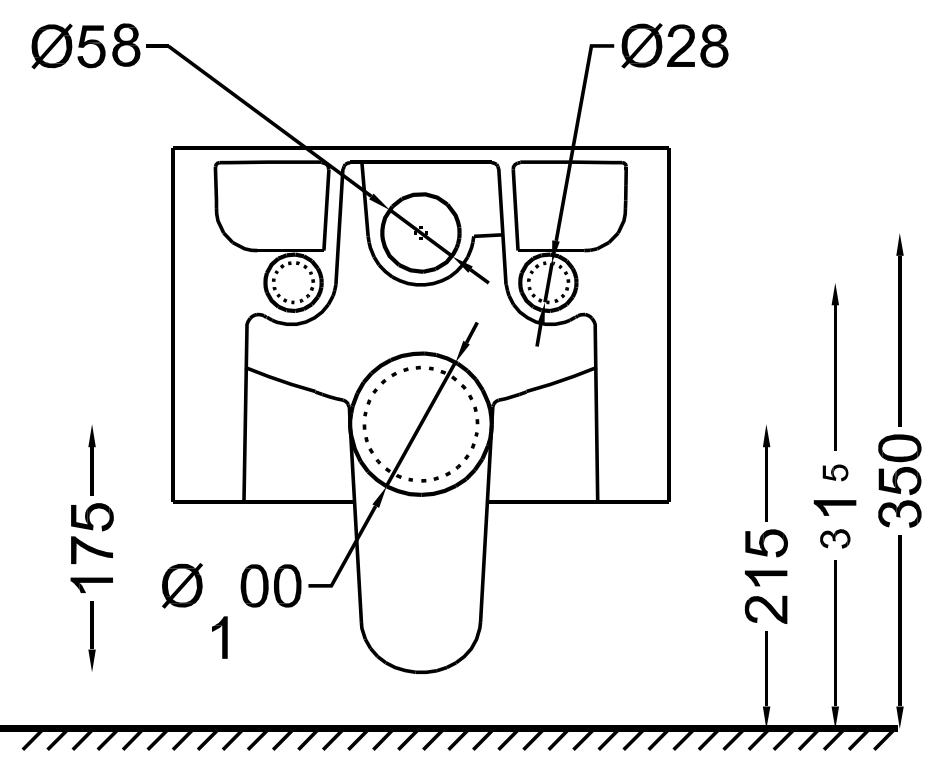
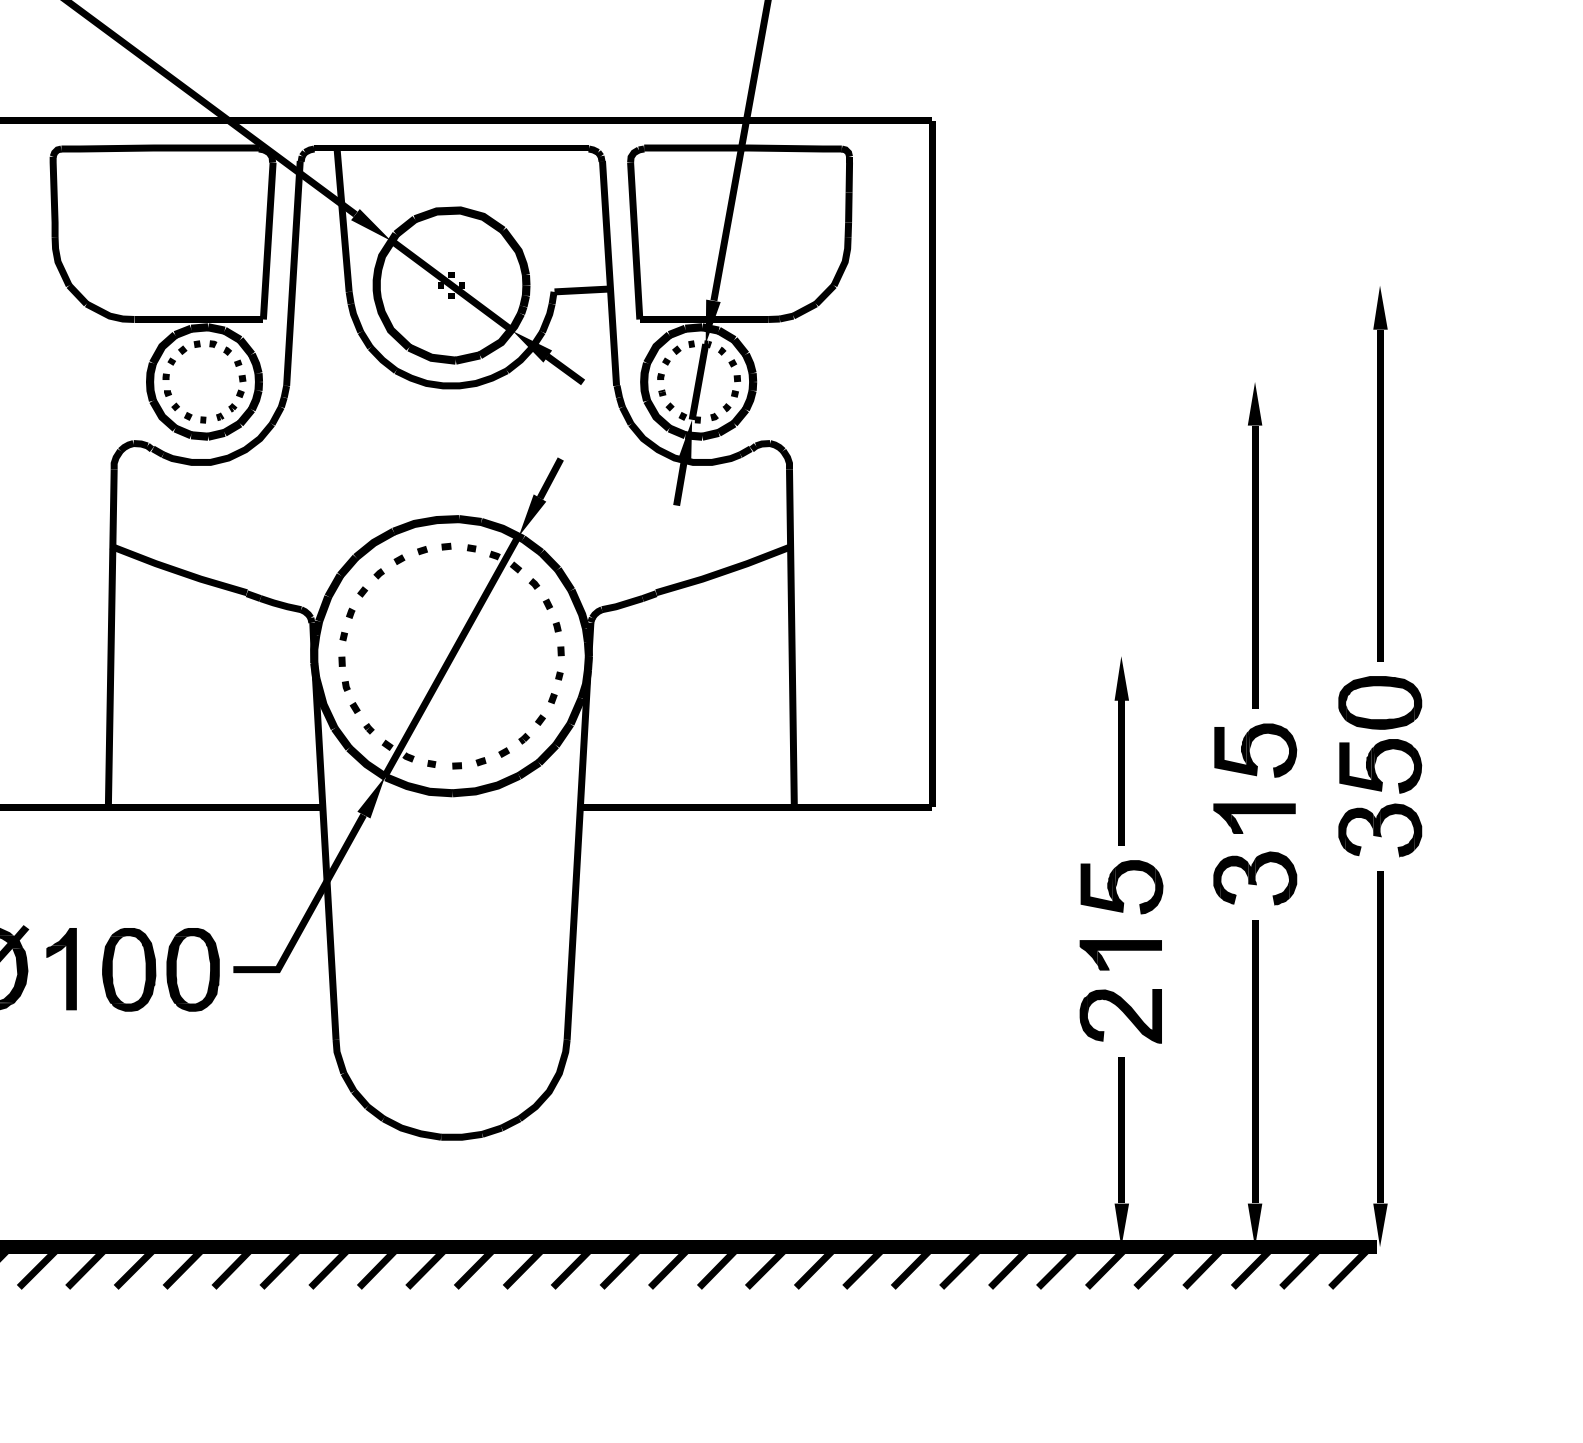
part: (835, 472) -> (1255, 749), size x1.67
part: (834, 538) -> (1253, 877), size x1.43
part: (219, 637) -> (60, 968), moved

